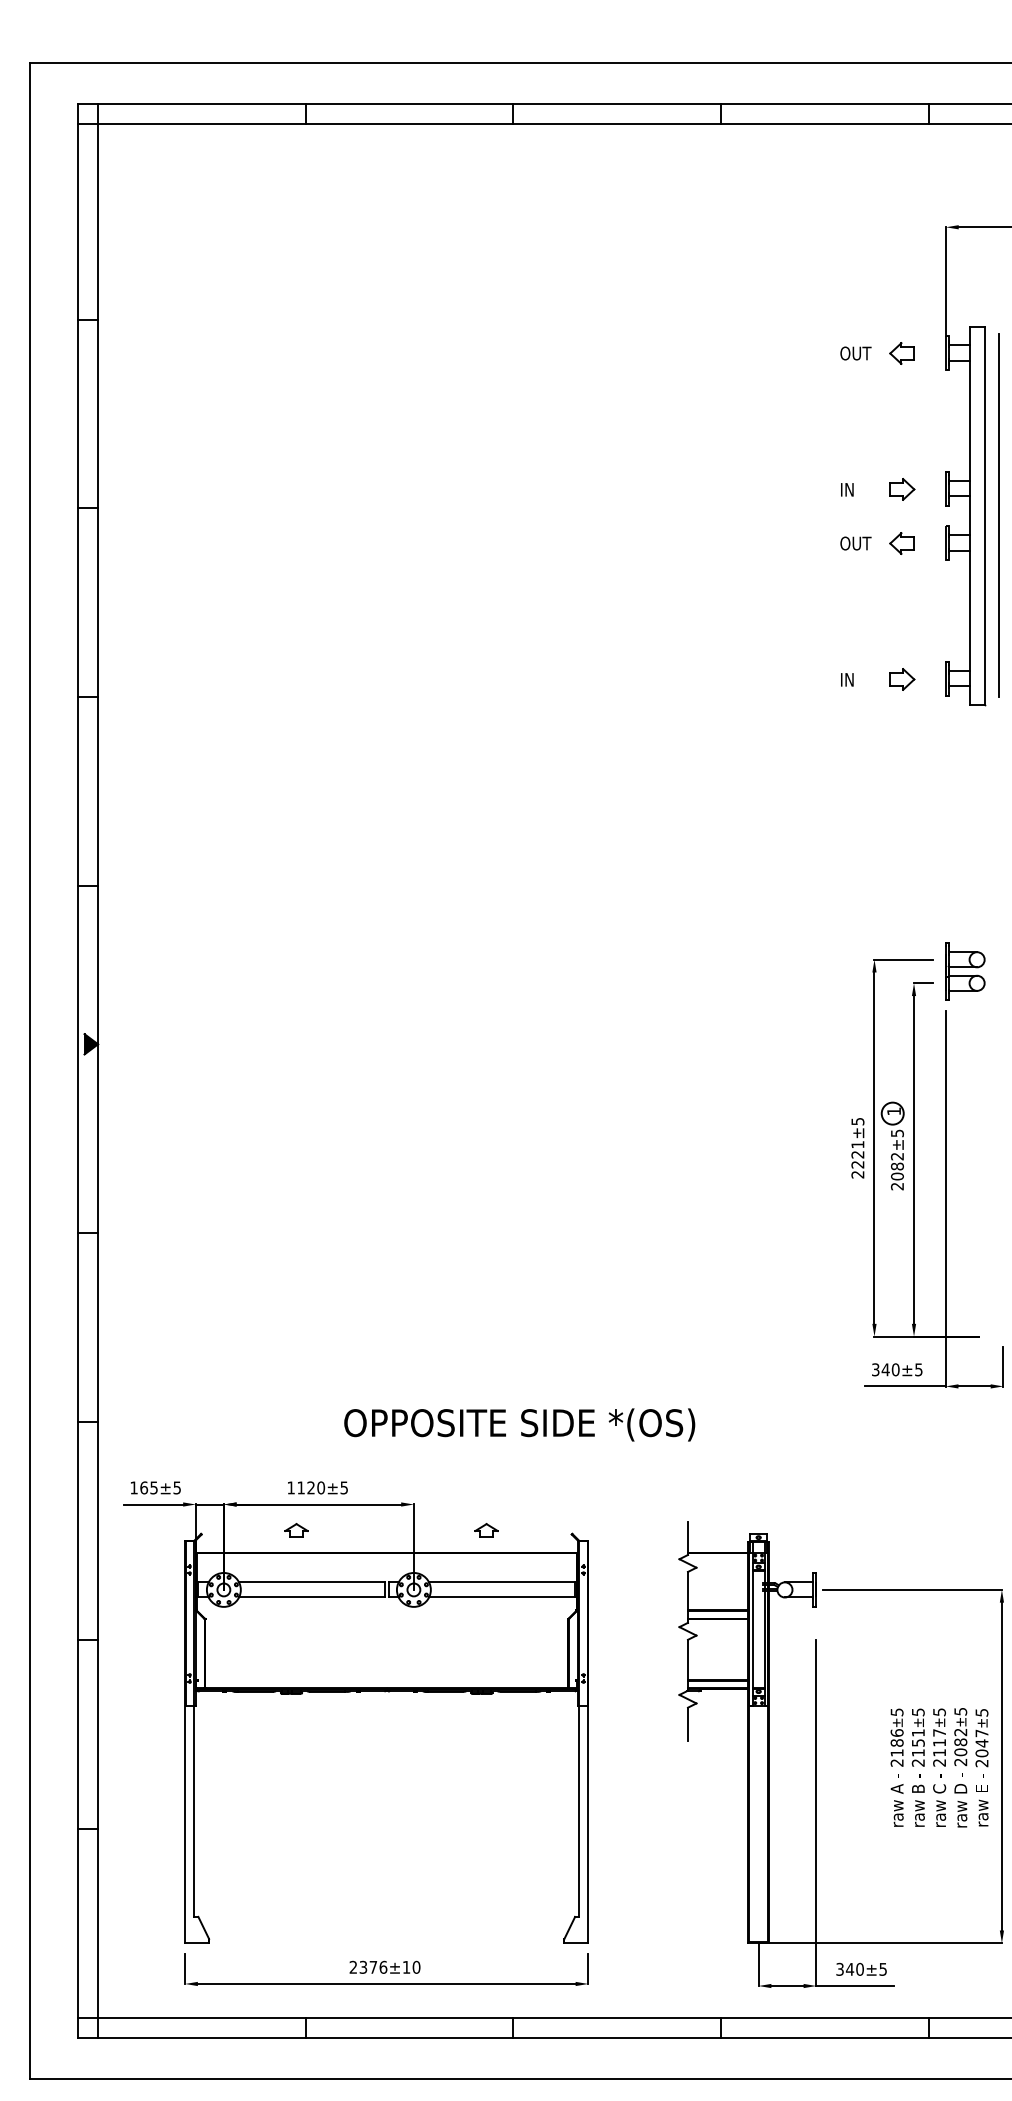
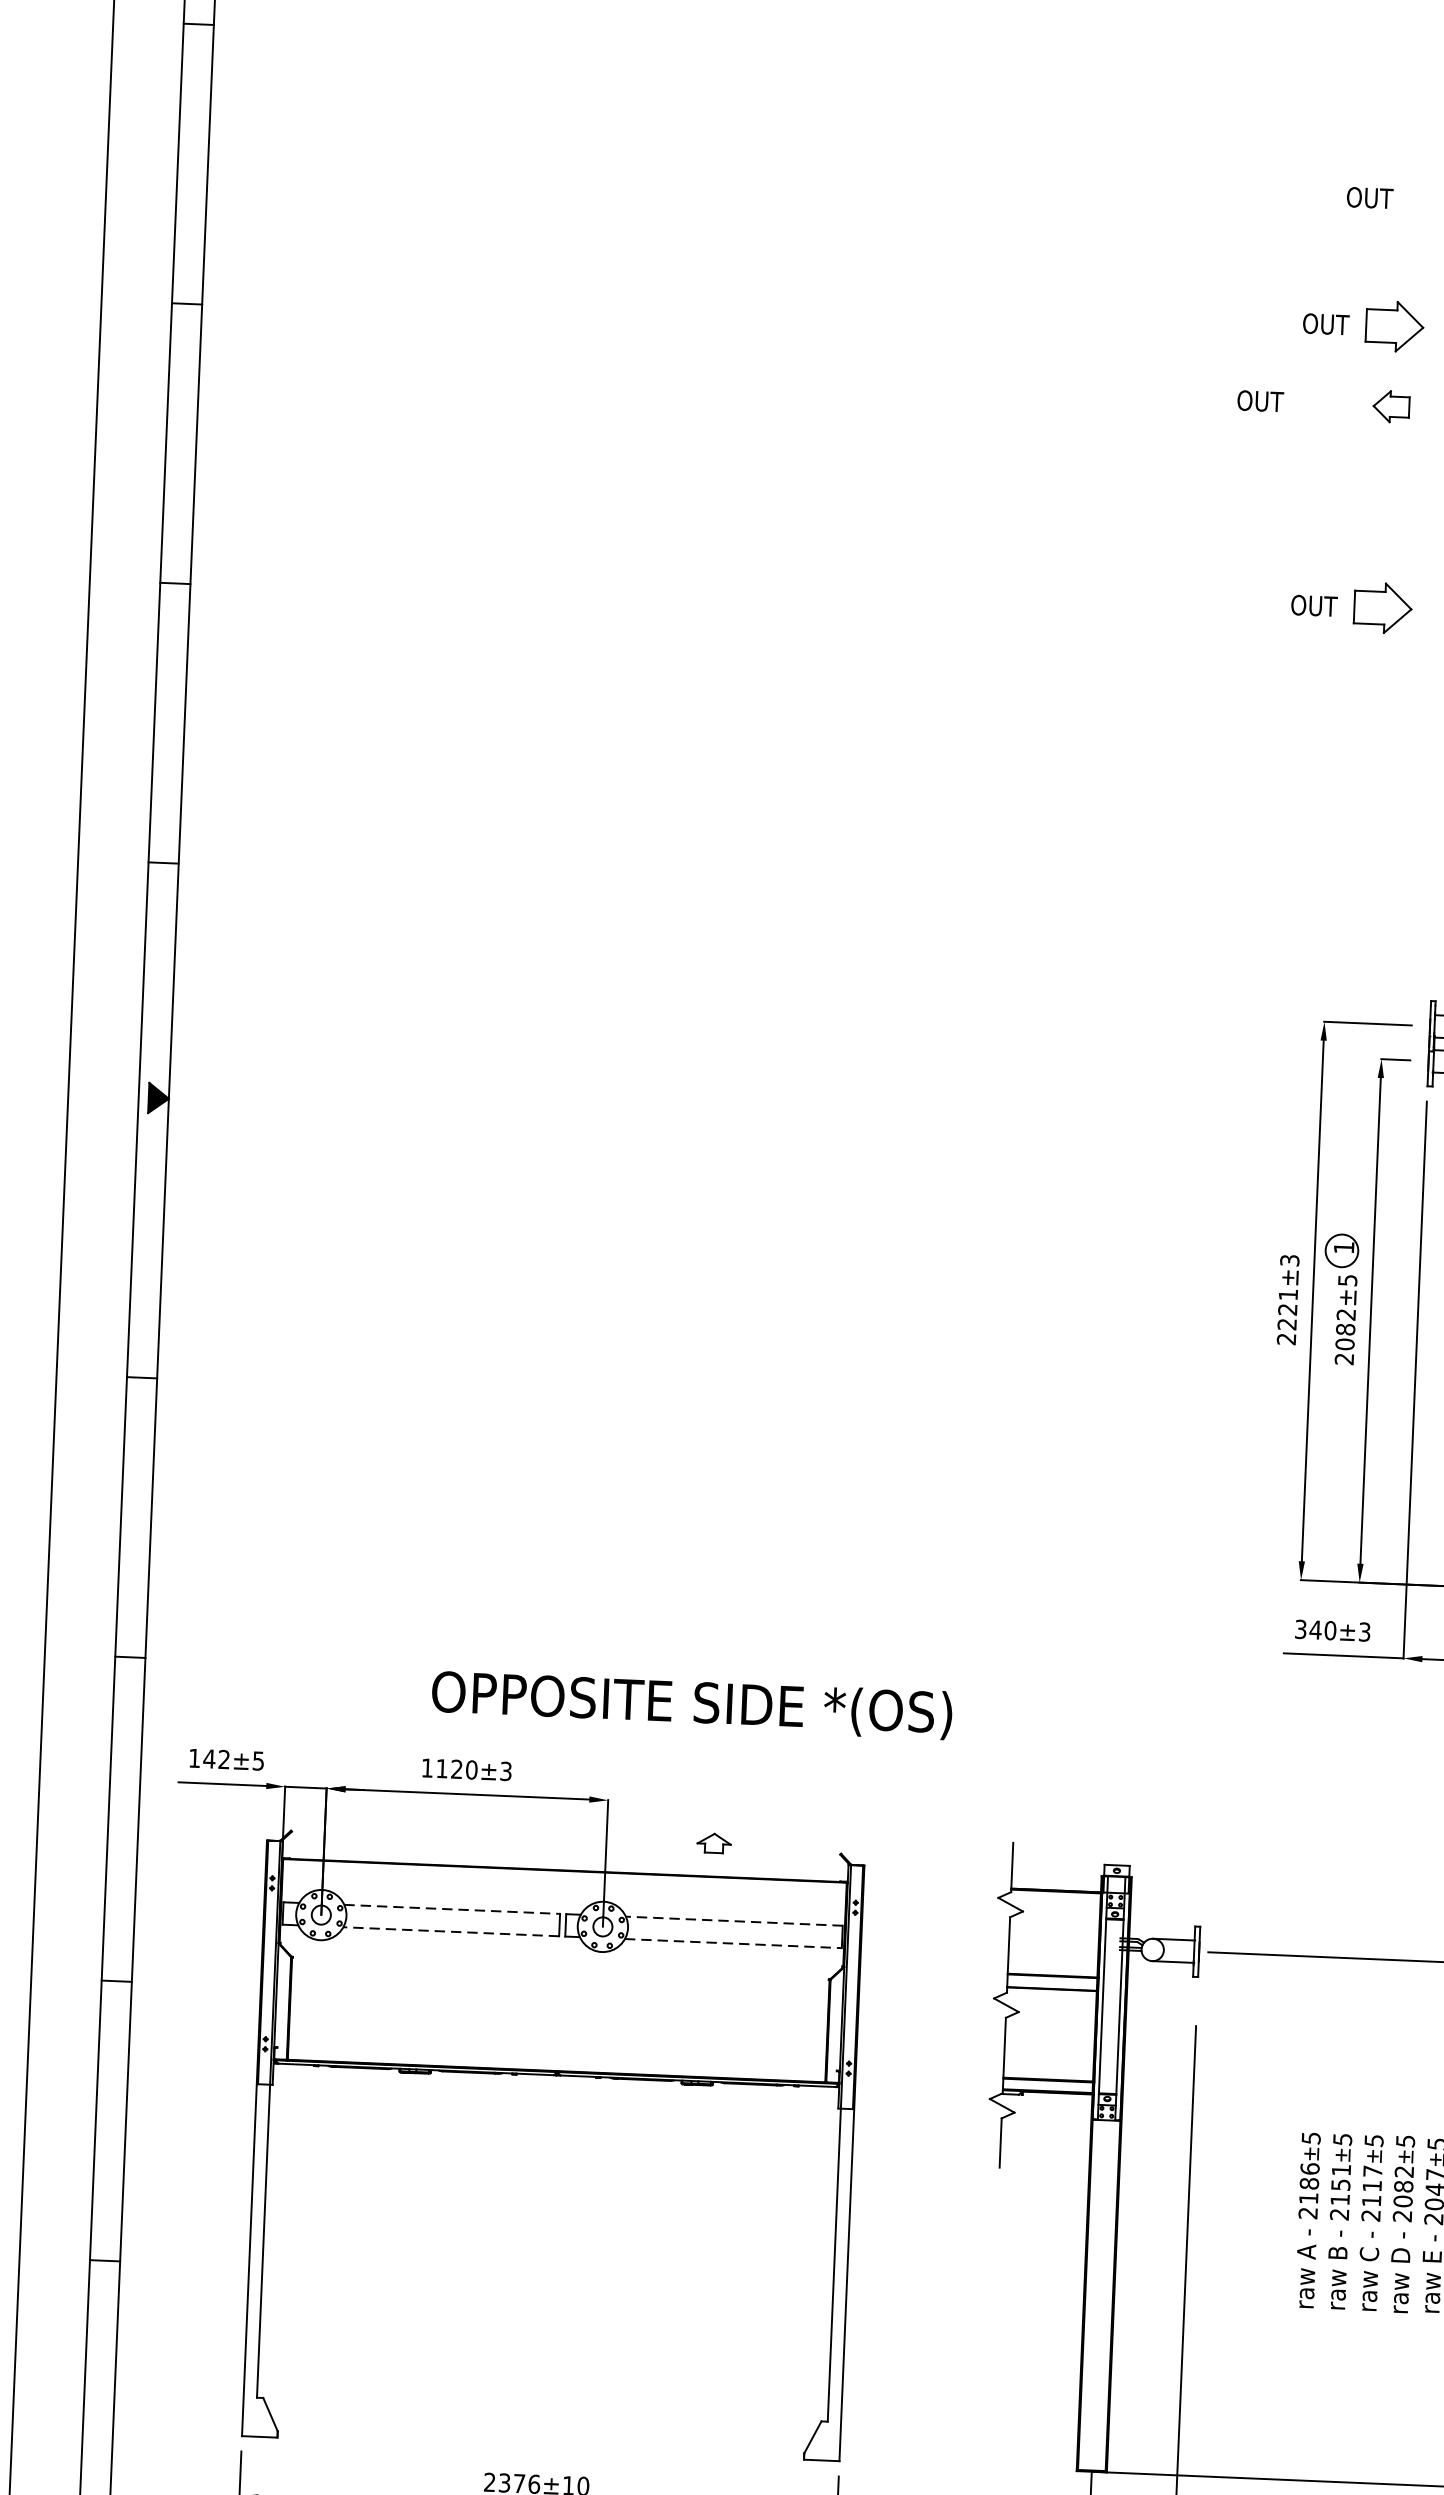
text: (855, 353) -> (1369, 197), moved
part: (901, 353) -> (1402, 125), removed
text: (855, 489) -> (1325, 323), IN -> OUT
part: (902, 489) -> (1395, 326), size x1.6
text: (855, 543) -> (1259, 401), moved
text: (855, 679) -> (1313, 605), IN -> OUT
part: (902, 679) -> (1383, 608), size x1.6
text: (857, 1121) -> (1289, 1260), 2221±5 -> 2221±3
text: (918, 1369) -> (1364, 1631), 340±5 -> 340±3
text: (519, 1424) -> (691, 1704), moved
text: (148, 1487) -> (216, 1758), 165±5 -> 142±5
text: (343, 1487) -> (504, 1770), 1120±5 -> 1120±3
part: (296, 1530) -> (432, 1831), removed
line: (311, 1582) -> (451, 1909), solid -> dashed
line: (501, 1582) -> (733, 1921), solid -> dashed
line: (311, 1597) -> (450, 1931), solid -> dashed
line: (502, 1597) -> (733, 1943), solid -> dashed

